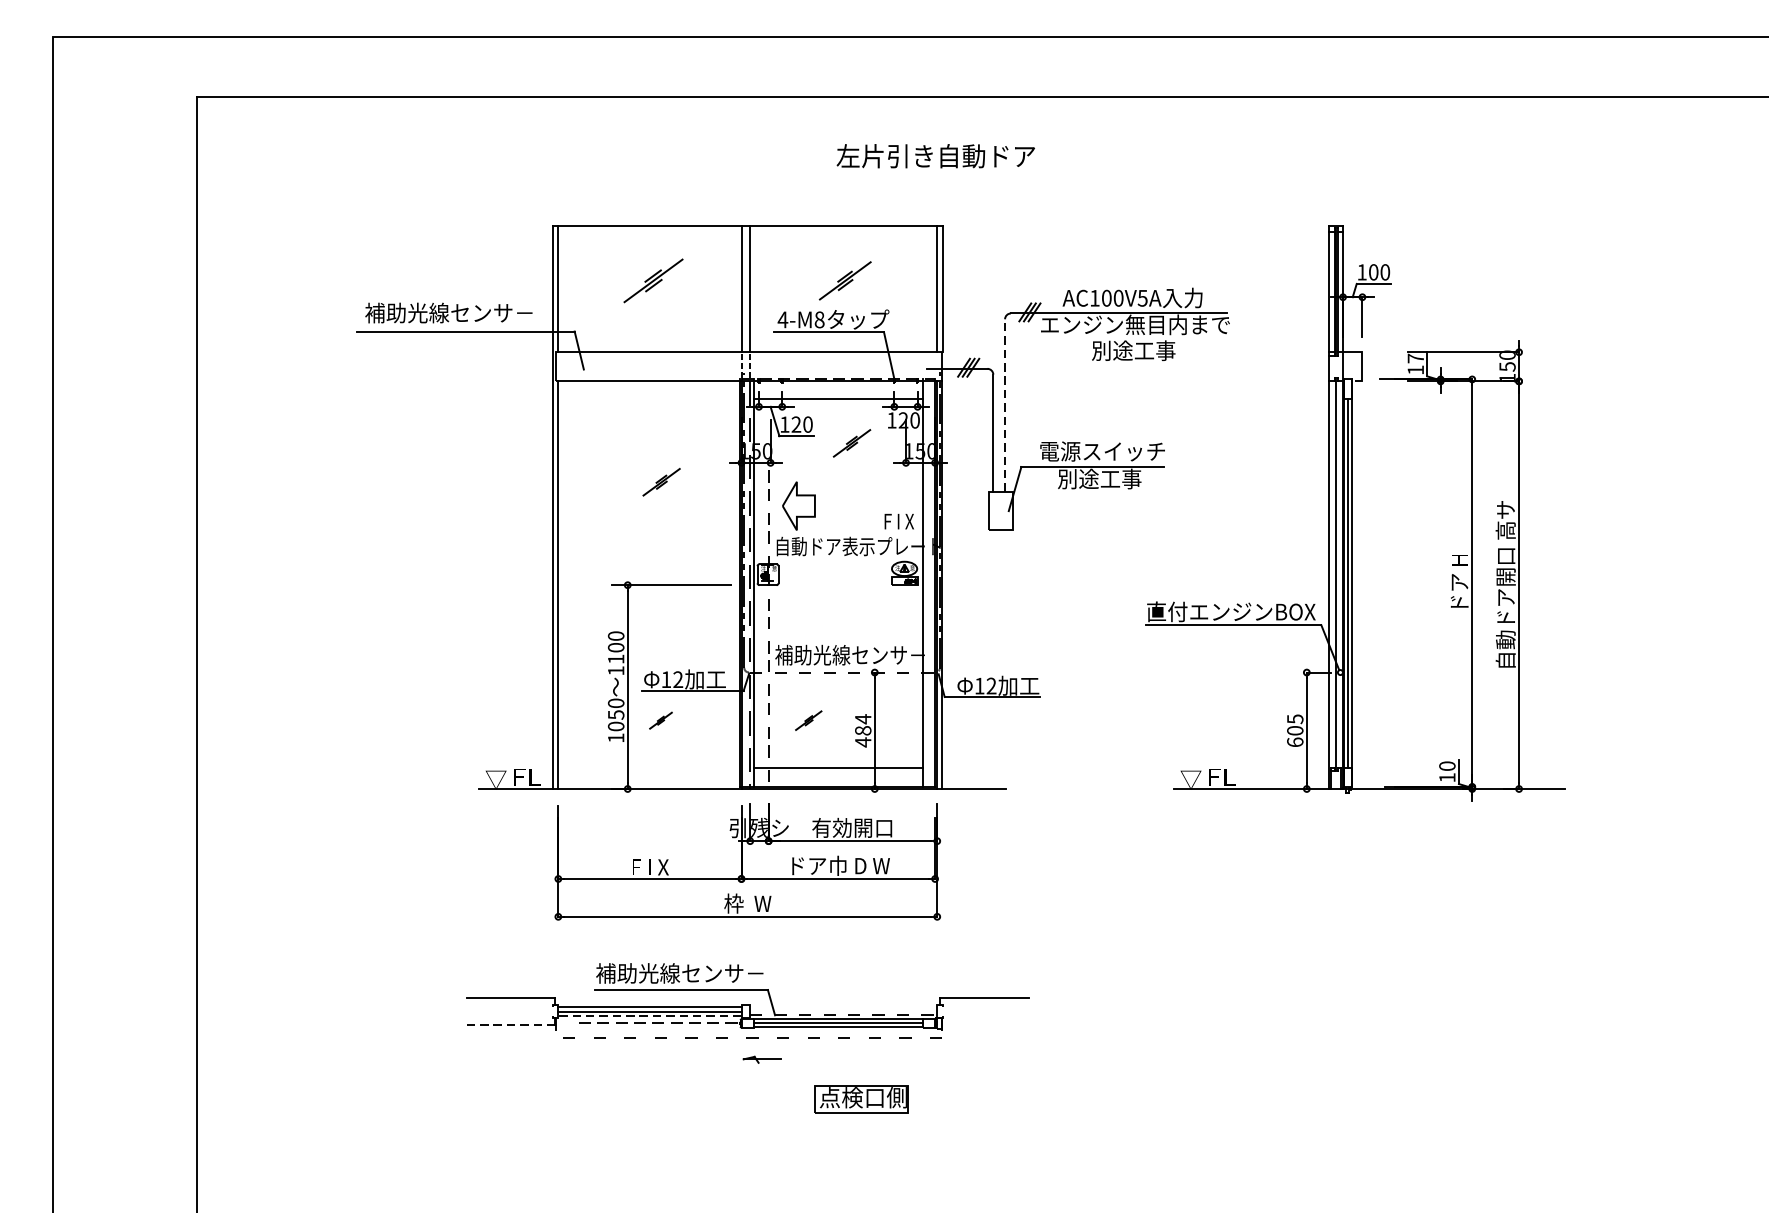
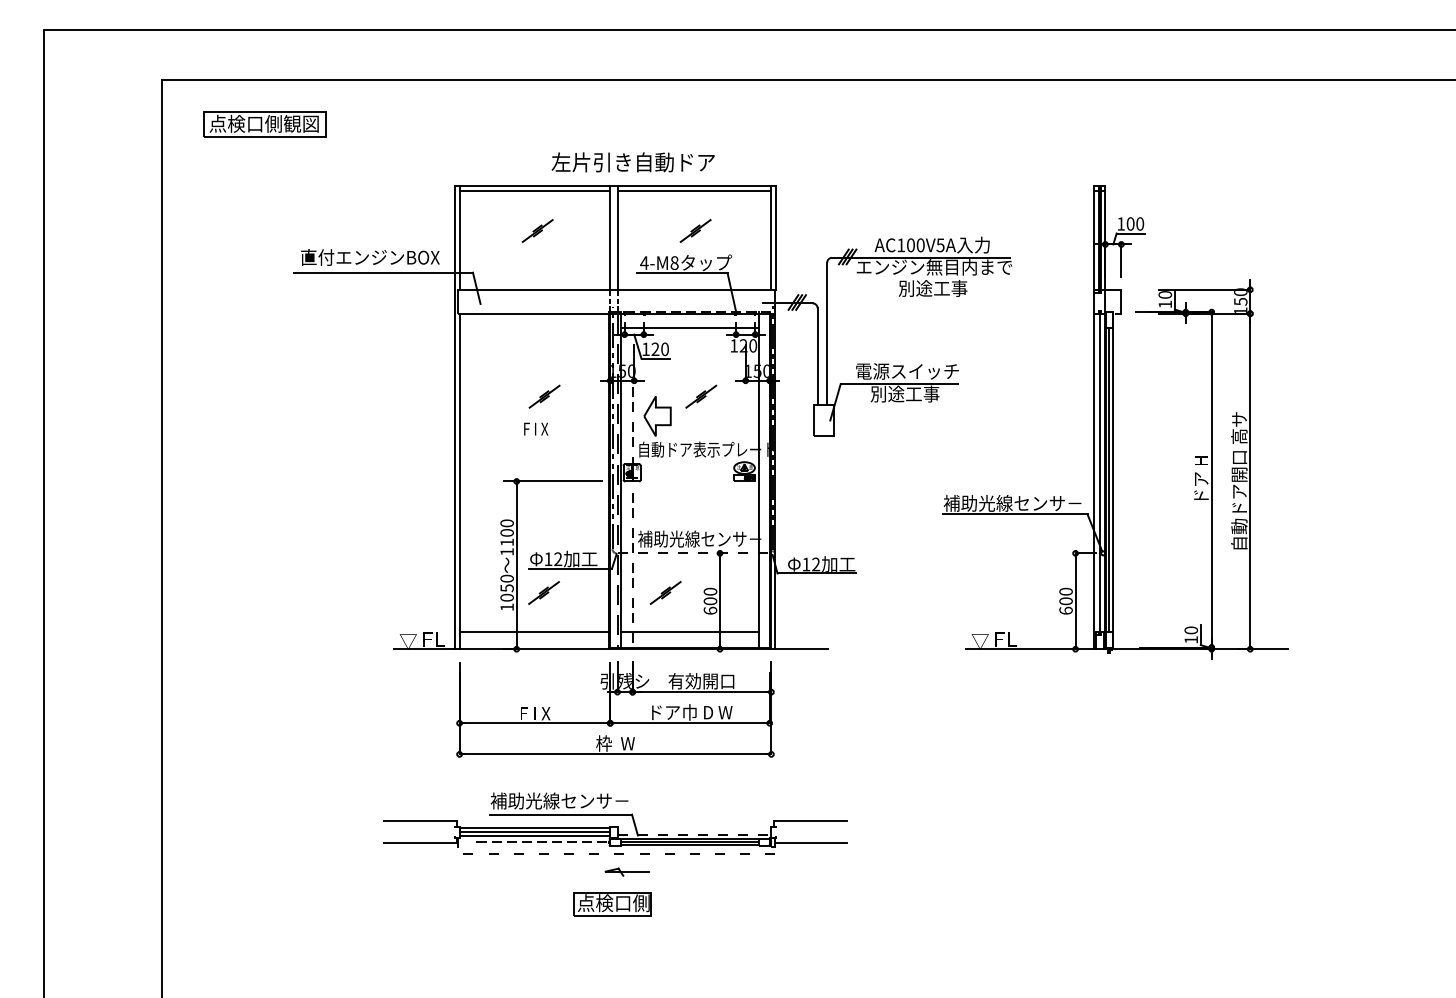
part: (321, 151) -> (264, 124), added
text: (934, 156) -> (632, 162), moved
line: (649, 231) -> (534, 190), added
line: (843, 231) -> (694, 190), added
part: (653, 280) -> (537, 230), size x0.62
part: (845, 280) -> (695, 230), size x0.71
text: (448, 313) -> (369, 257), 補助光線センサ－ -> 直付エンジンBOX
text: (1416, 358) -> (1165, 294), 17 -> 10
line: (1005, 405) -> (827, 333), dashed -> solid
part: (852, 443) -> (701, 396), moved
text: (899, 520) -> (536, 428), moved
text: (1230, 610) -> (1012, 502), 直付エンジンBOX -> 補助光線センサ－
text: (1294, 718) -> (1065, 591), 605 -> 600
part: (660, 720) -> (543, 592), size x1.67
part: (808, 720) -> (665, 592), size x1.43
text: (863, 731) -> (710, 601), 484 -> 600
line: (649, 767) -> (534, 631), added
line: (649, 1016) -> (534, 836), dashed -> solid
line: (510, 1025) -> (420, 843), dashed -> solid
line: (985, 1025) -> (811, 843), added
part: (761, 1059) -> (626, 871), size x1.43
part: (862, 1099) -> (612, 904), moved

